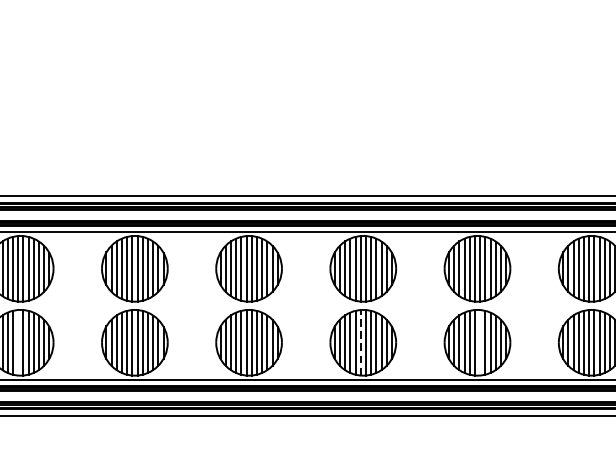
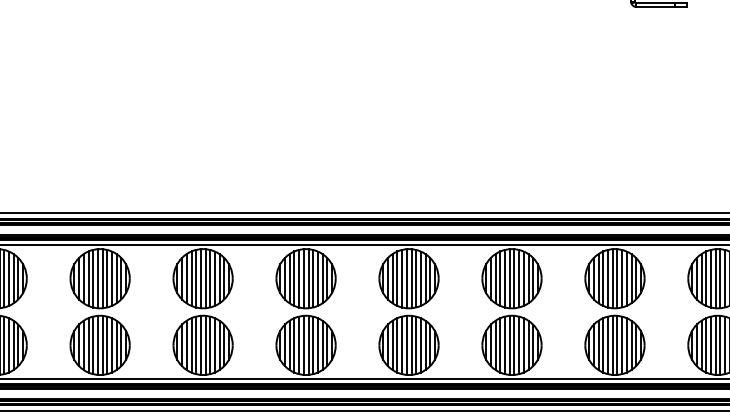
line: (17, 341) -> (97, 344), added
line: (480, 341) -> (514, 344), added
line: (360, 342) -> (406, 345), dashed -> solid

